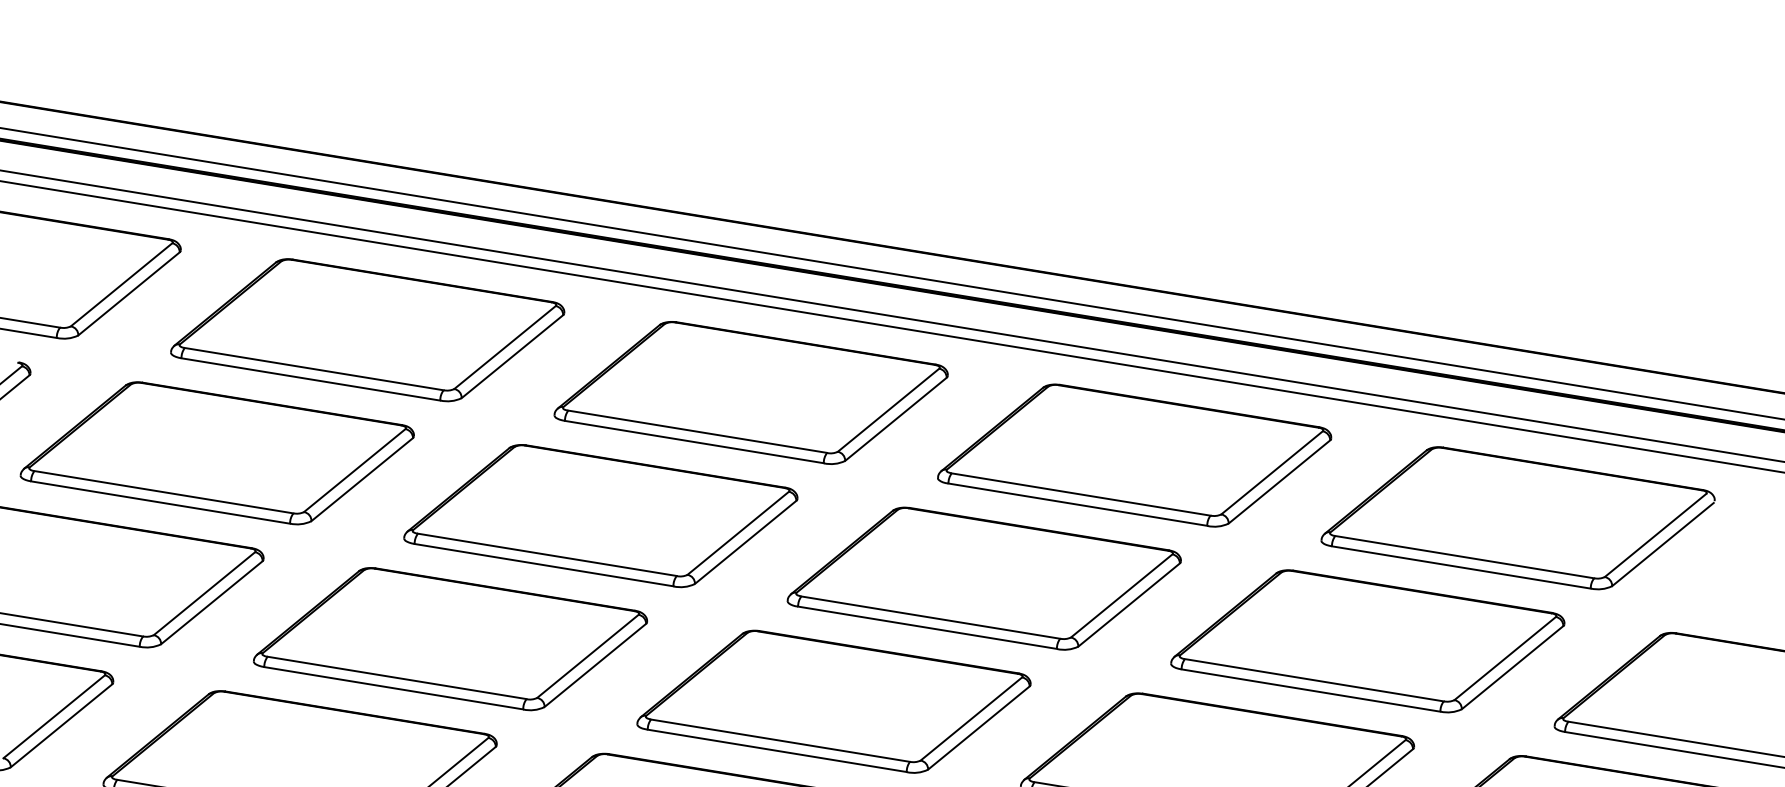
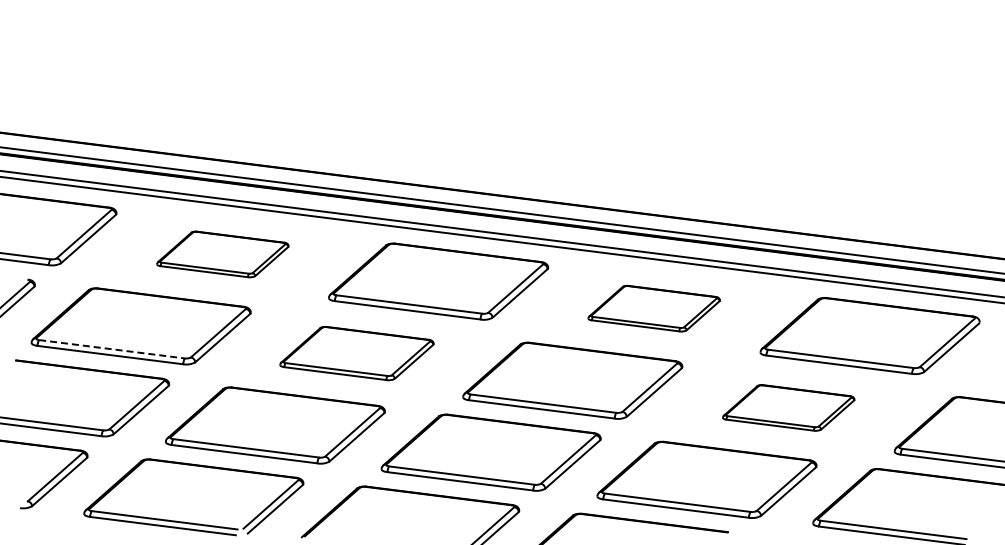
part: (367, 330) -> (222, 254), size x0.6
part: (1133, 454) -> (653, 308), size x0.6
line: (164, 492) -> (112, 349), solid -> dashed
part: (600, 515) -> (356, 353), size x0.7
part: (1367, 640) -> (788, 407), size x0.6

